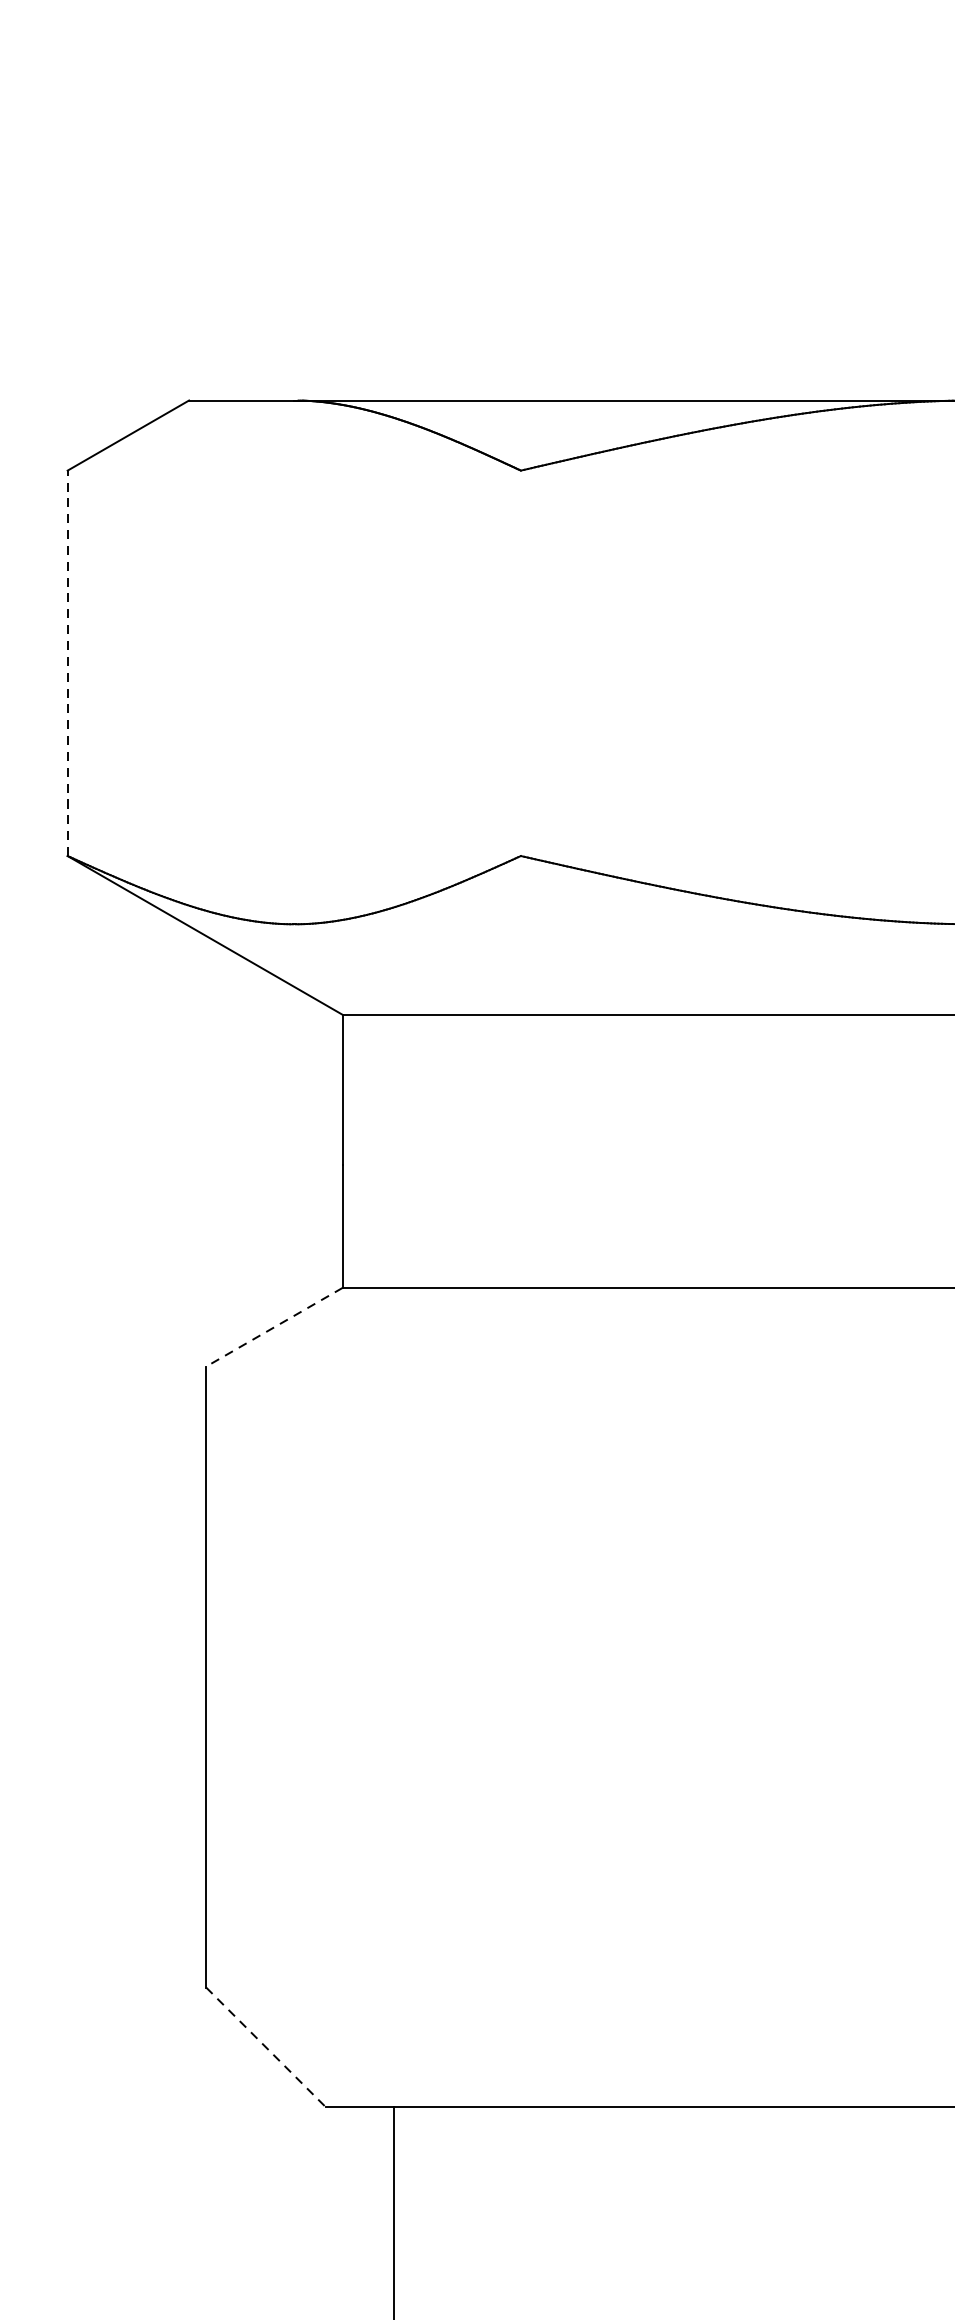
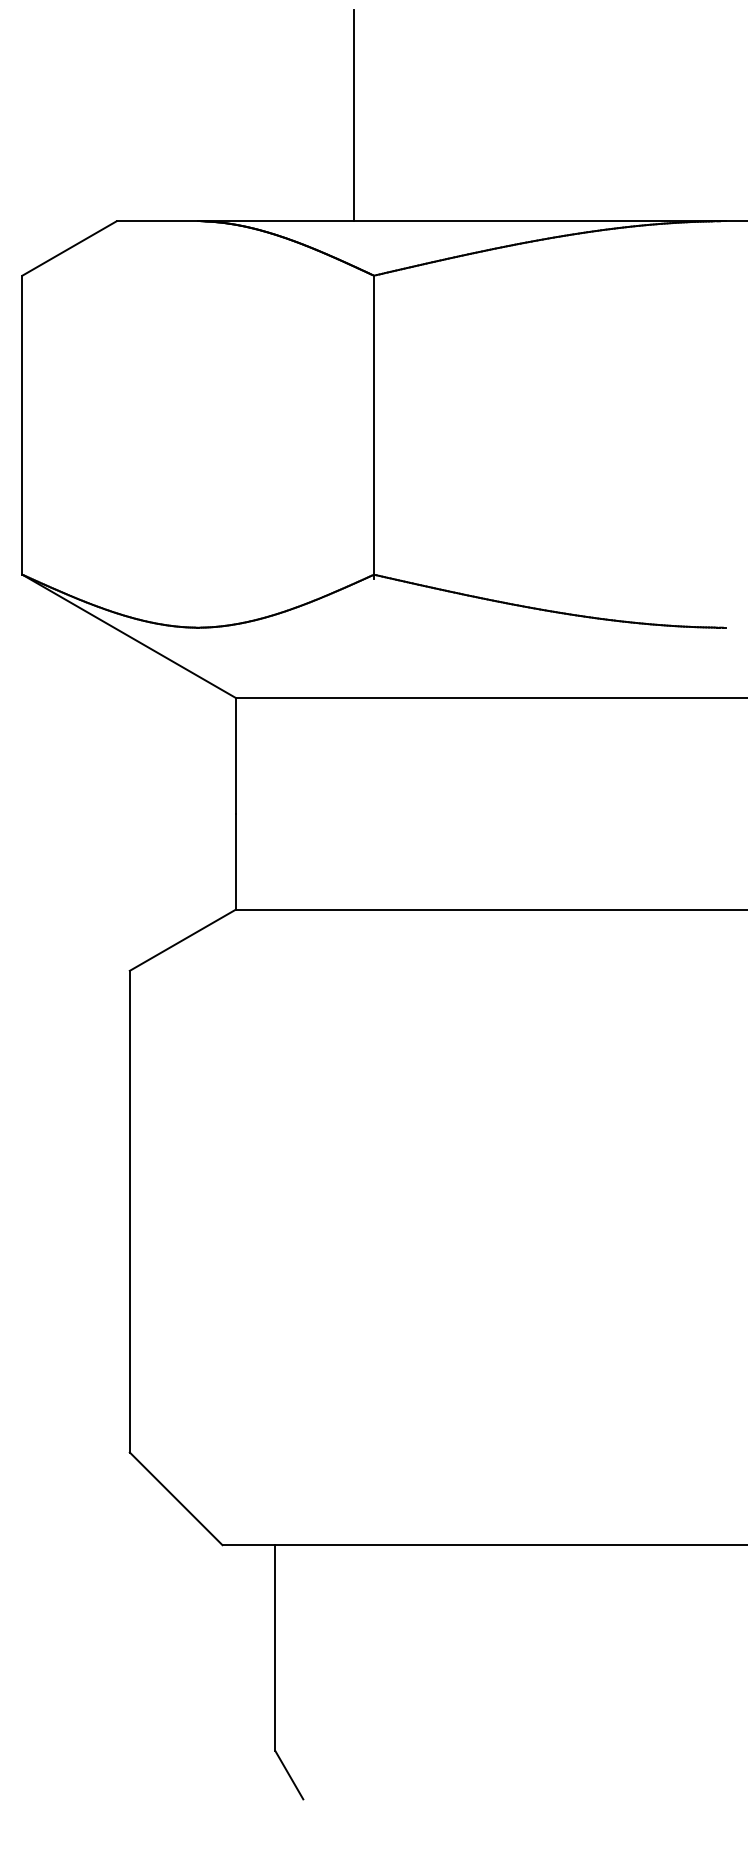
line: (494, 264) -> (353, 115), added
line: (67, 663) -> (22, 425), dashed -> solid
line: (521, 666) -> (374, 427), added
line: (274, 1327) -> (182, 940), dashed -> solid
line: (266, 2046) -> (176, 1498), dashed -> solid

